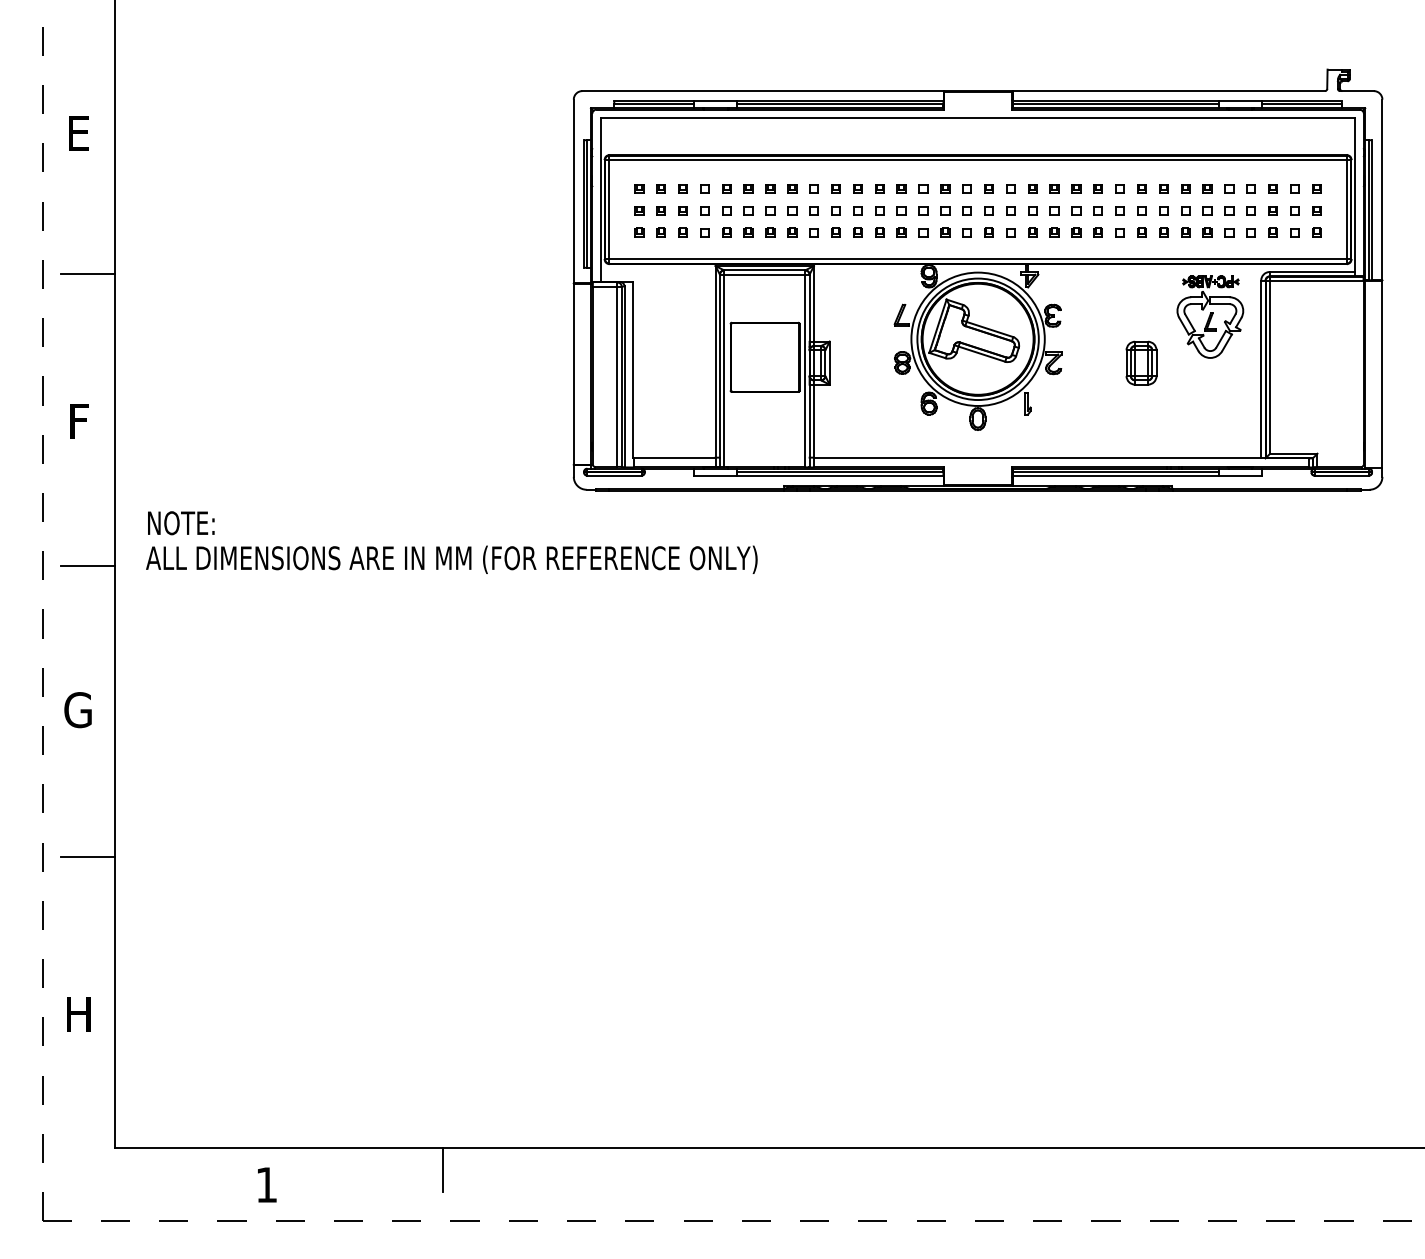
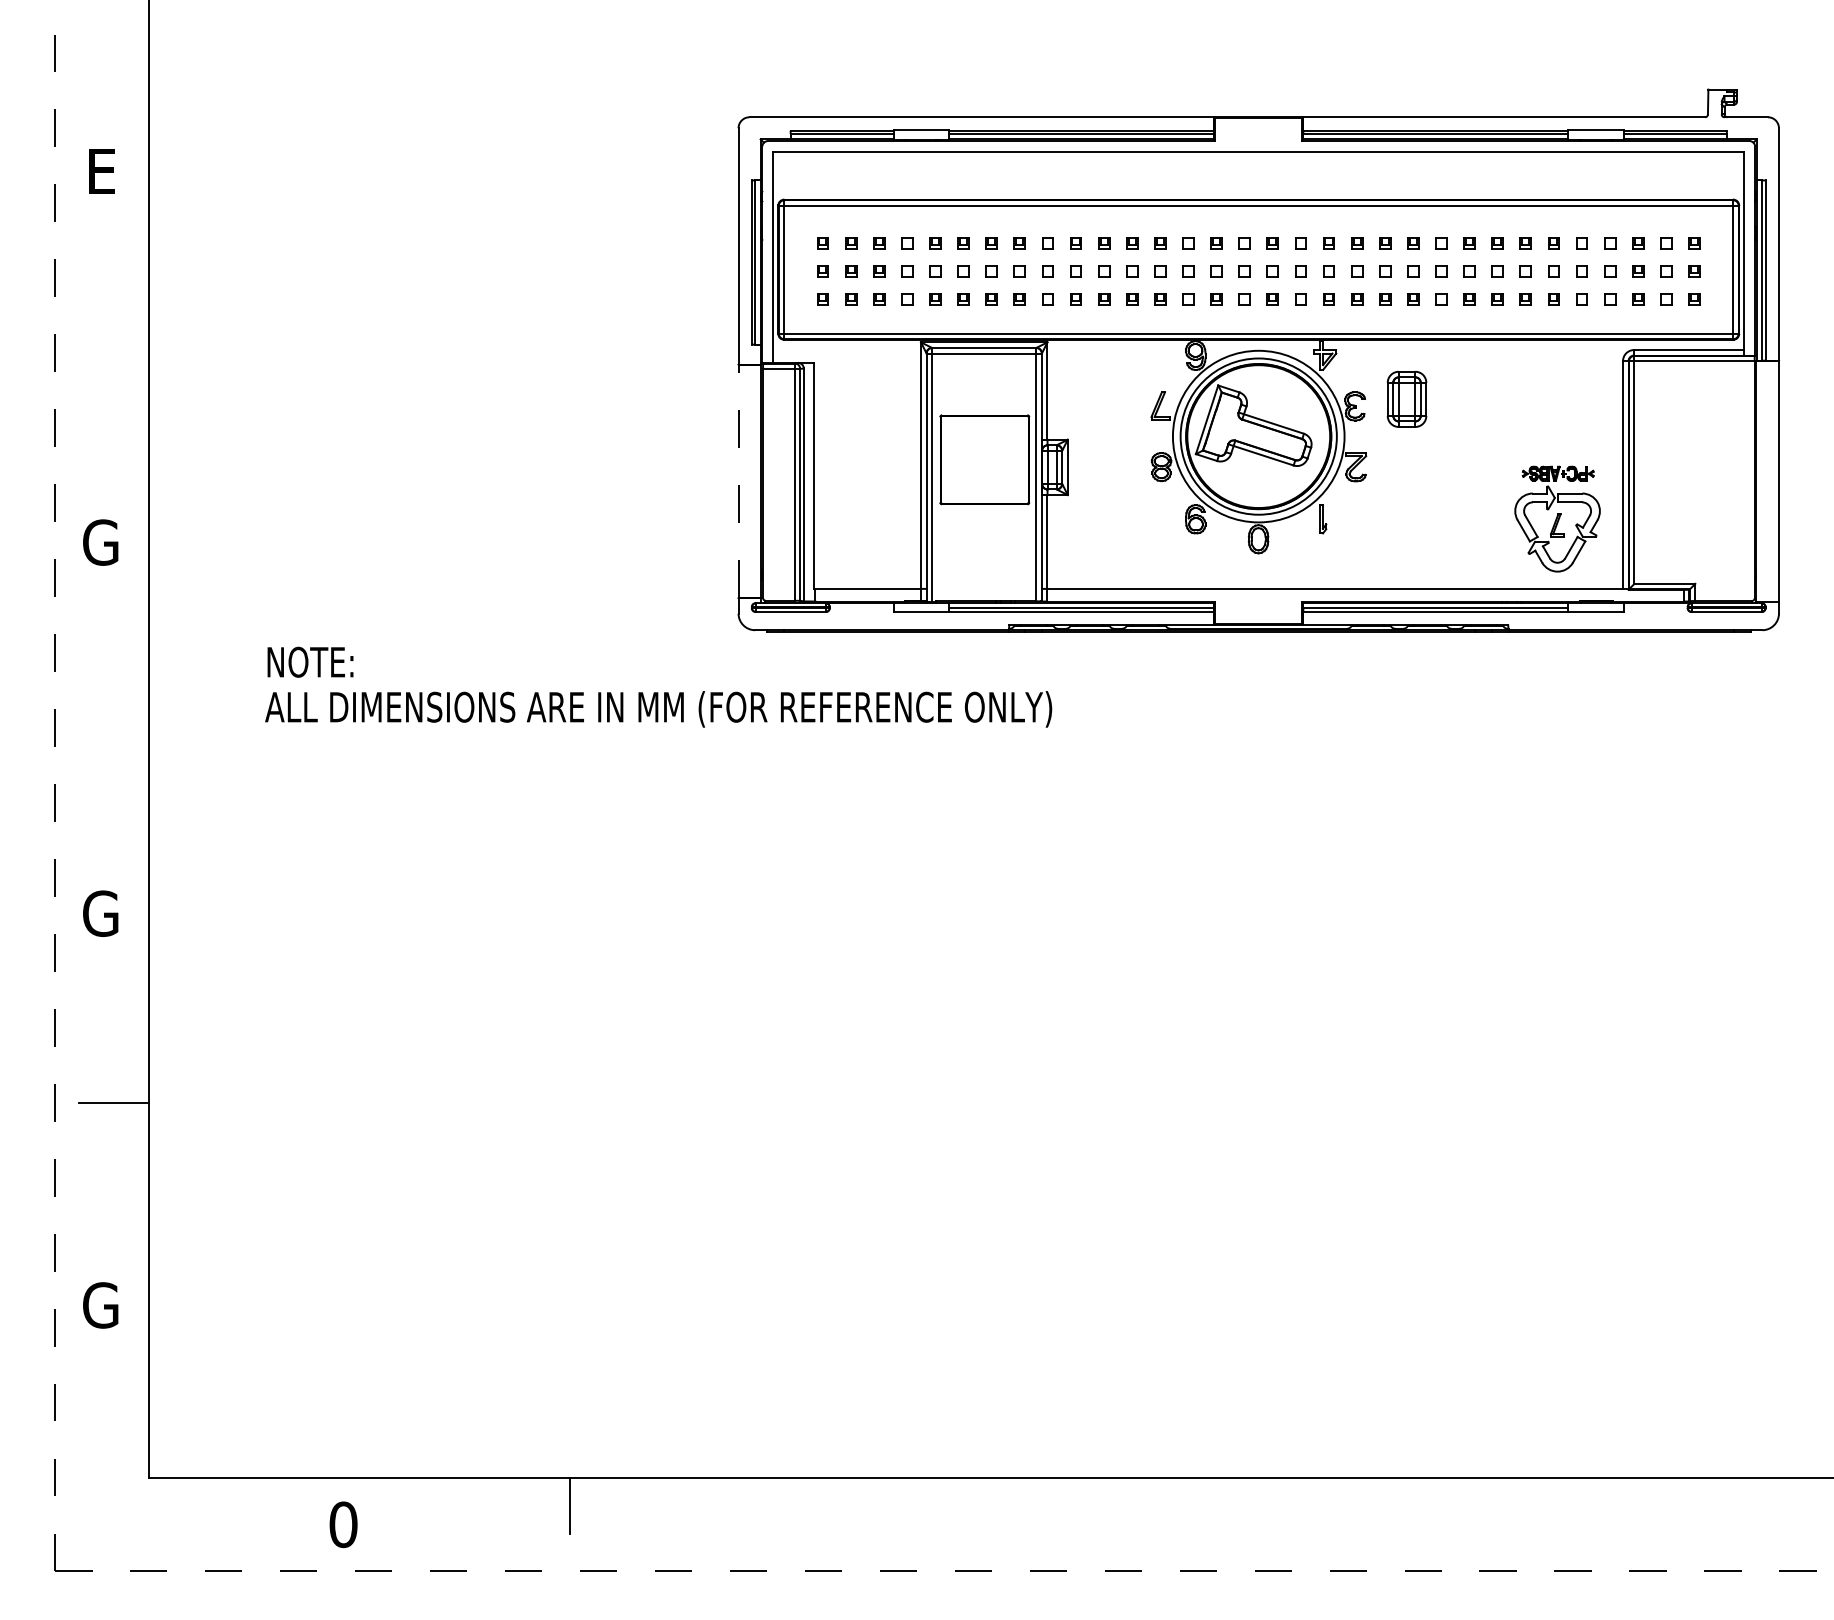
line: (88, 274) -> (113, 353), removed
part: (1210, 316) -> (1557, 518), moved
part: (1141, 362) -> (1406, 398), moved
line: (573, 373) -> (738, 480), solid -> dashed
text: (77, 421) -> (100, 542), F -> G
text: (451, 542) -> (658, 686), moved
line: (88, 565) -> (113, 727), removed
text: (77, 1014) -> (100, 1305), H -> G
text: (266, 1184) -> (343, 1524), 1 -> 0

